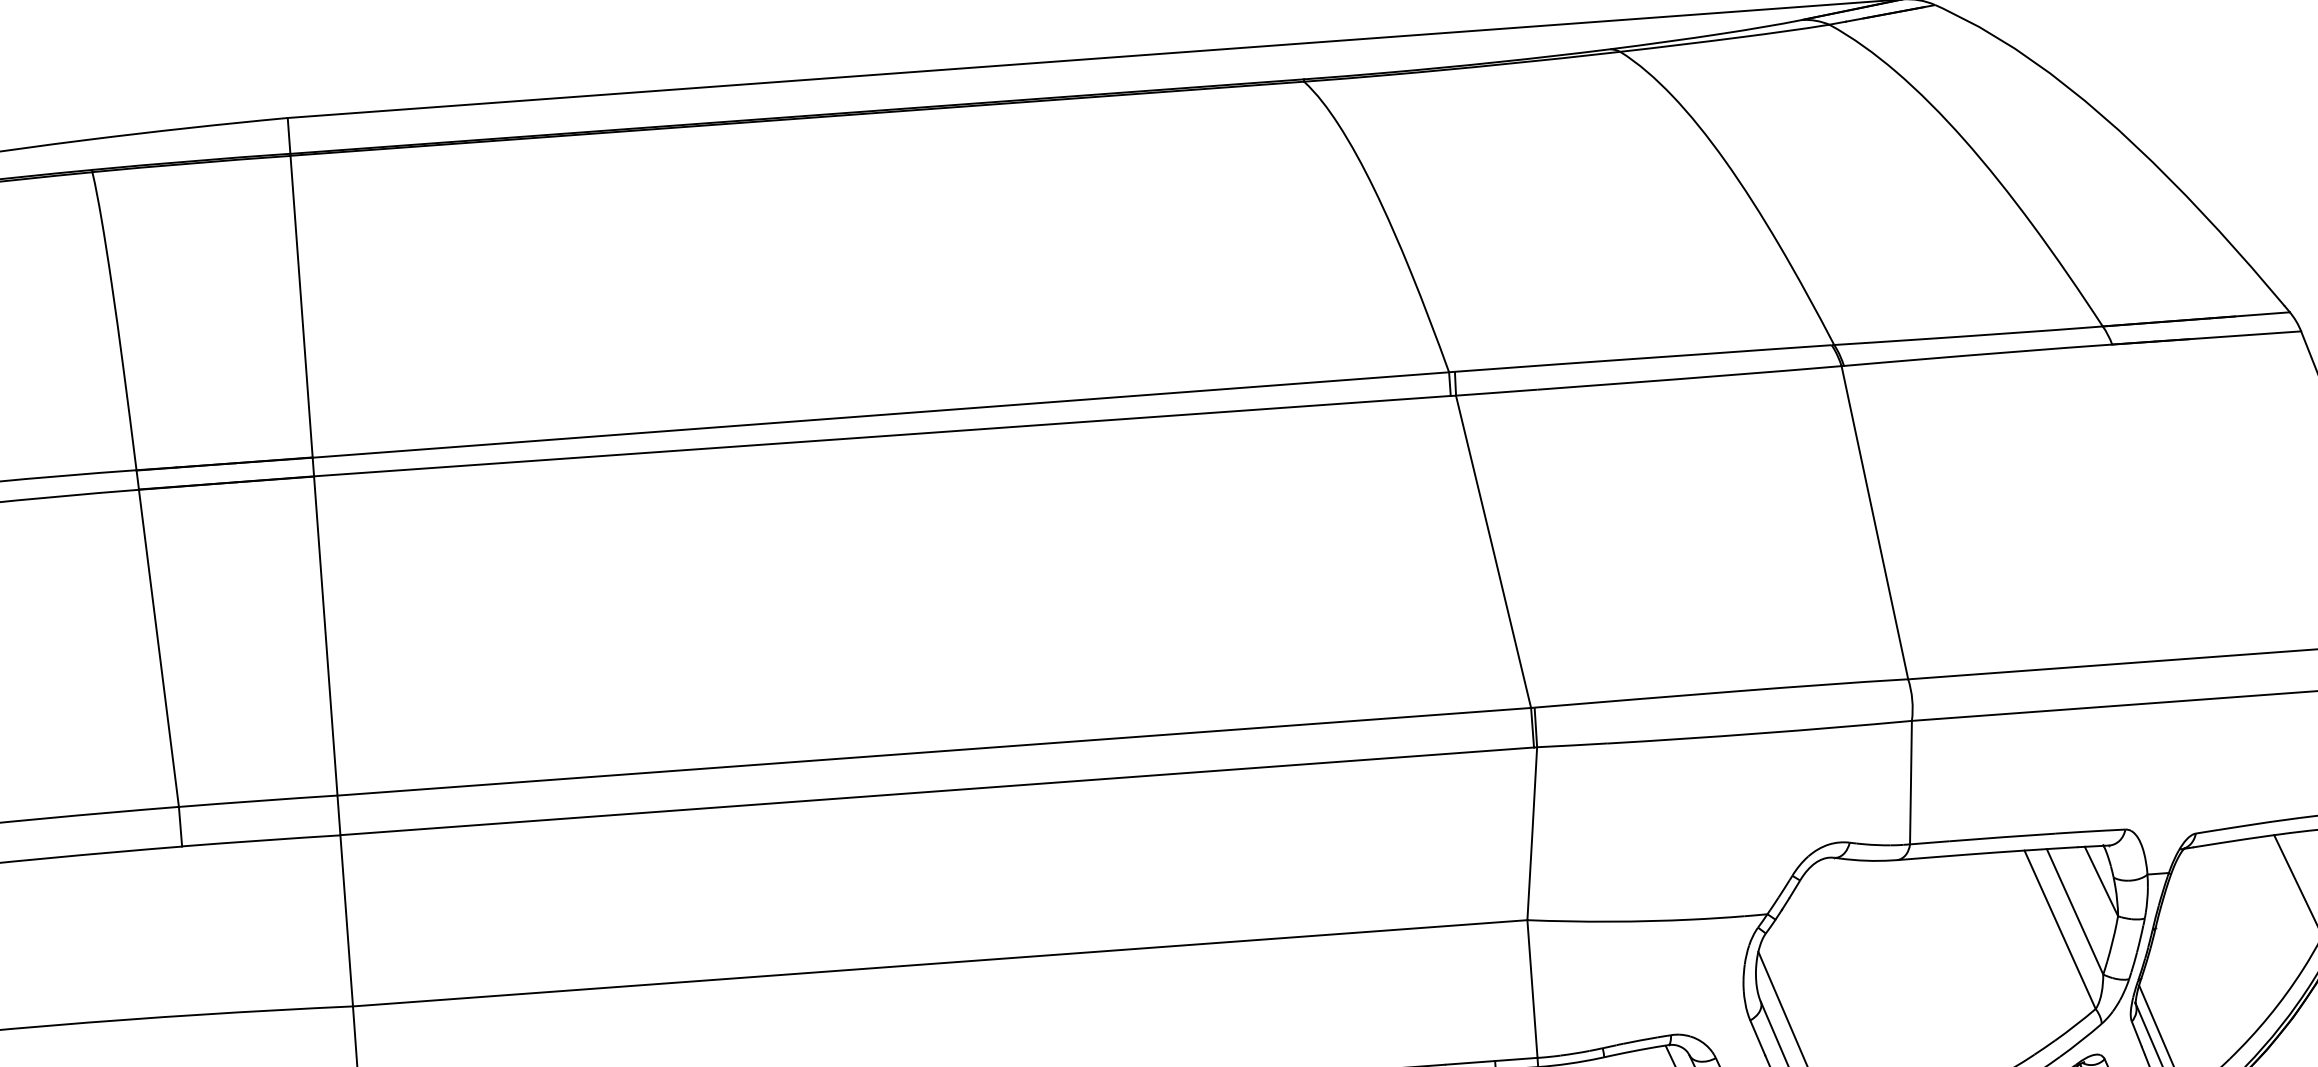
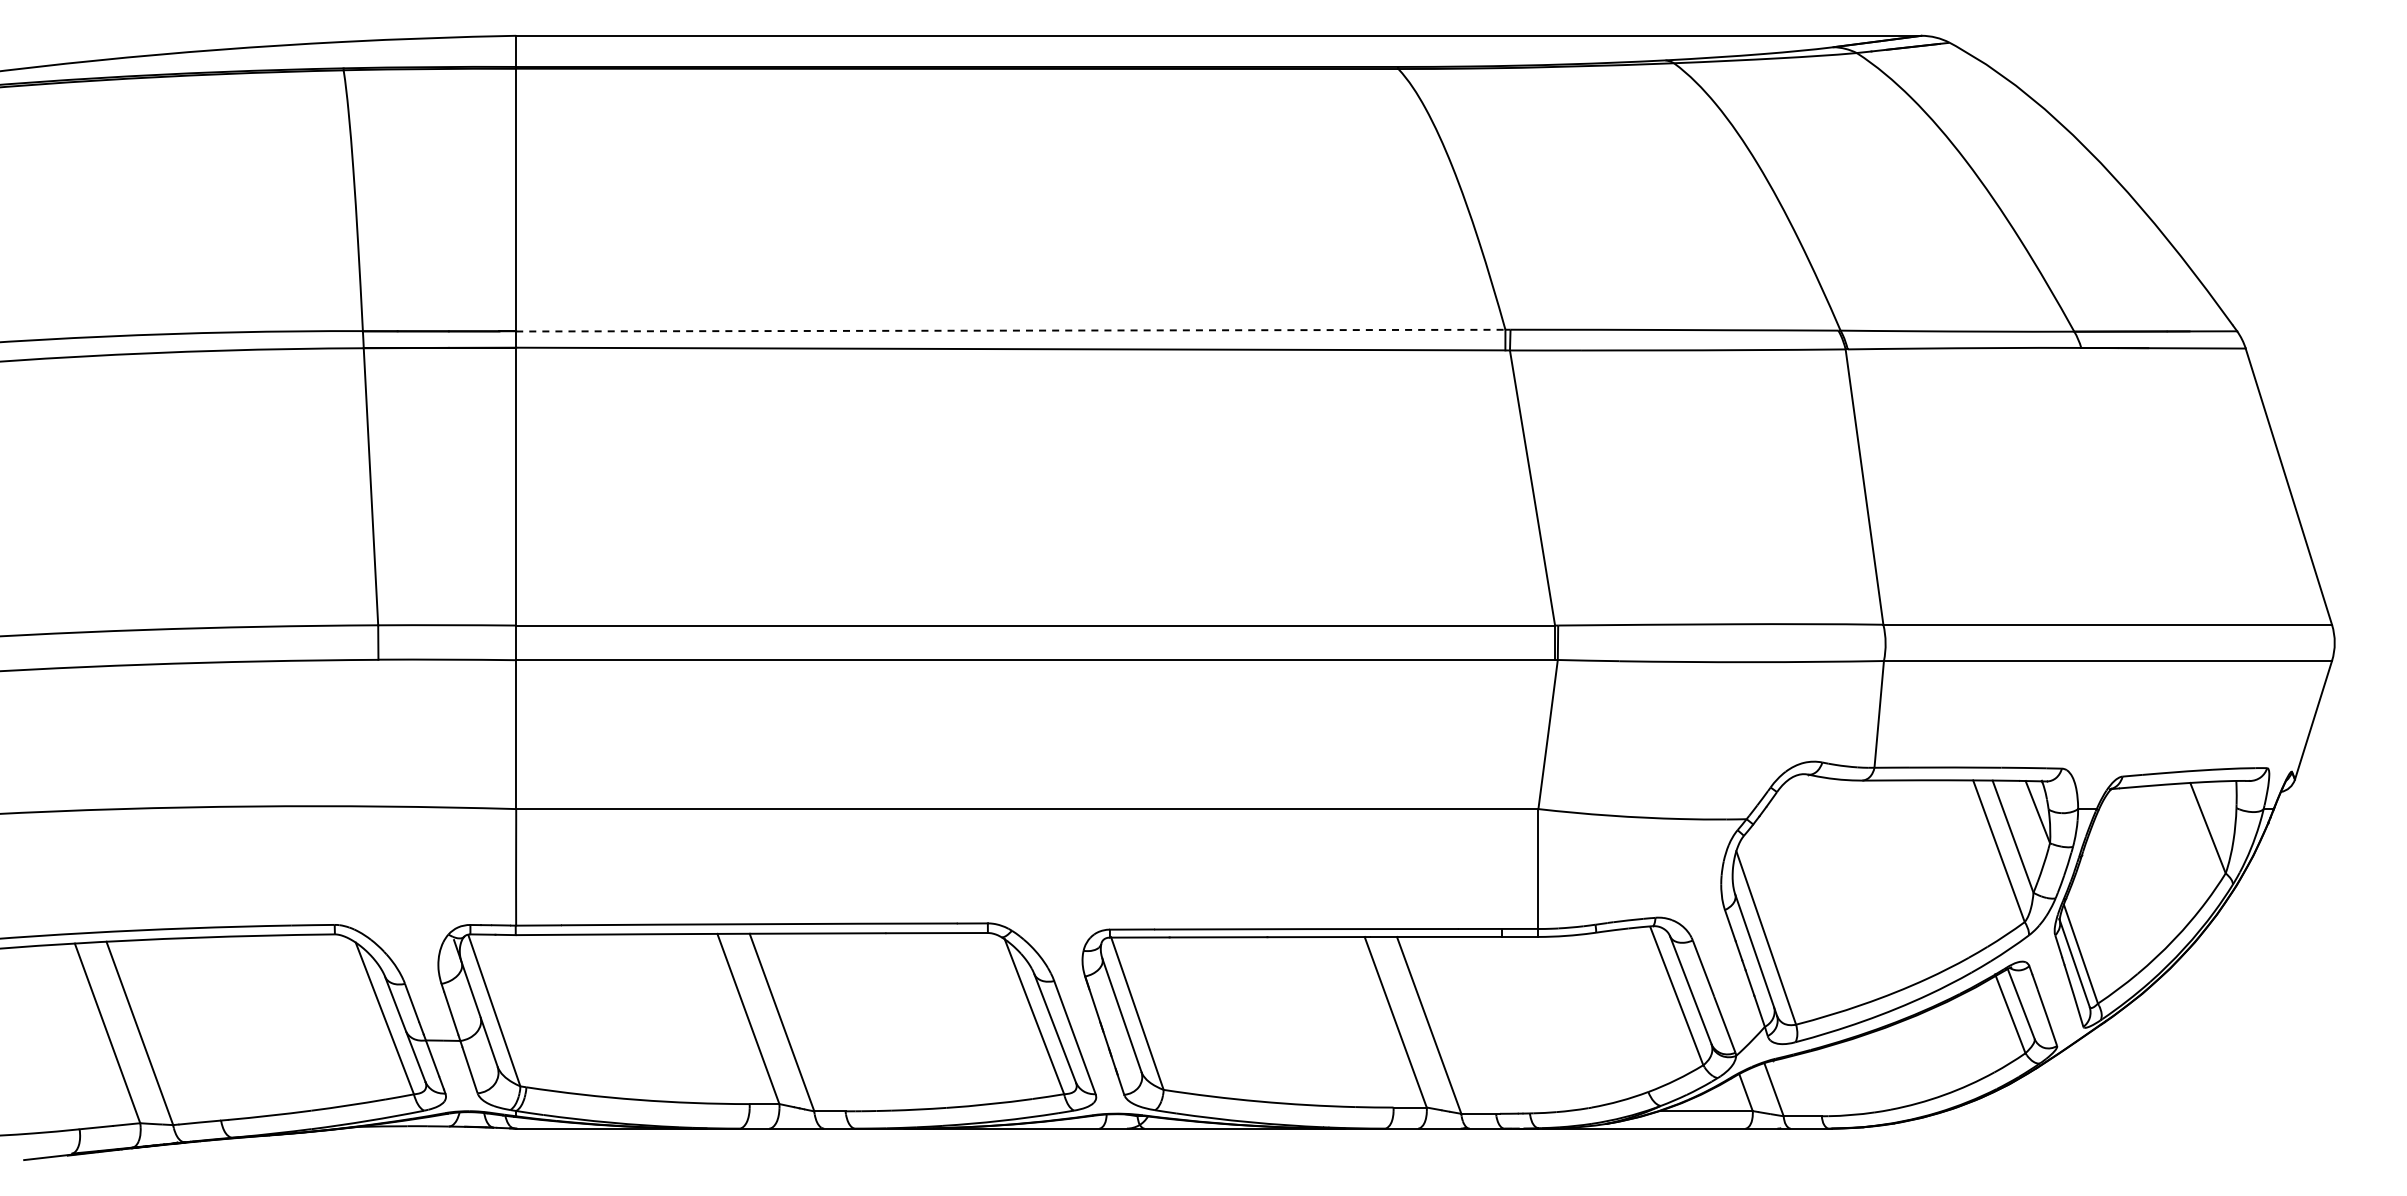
line: (880, 414) -> (1010, 330), solid -> dashed

